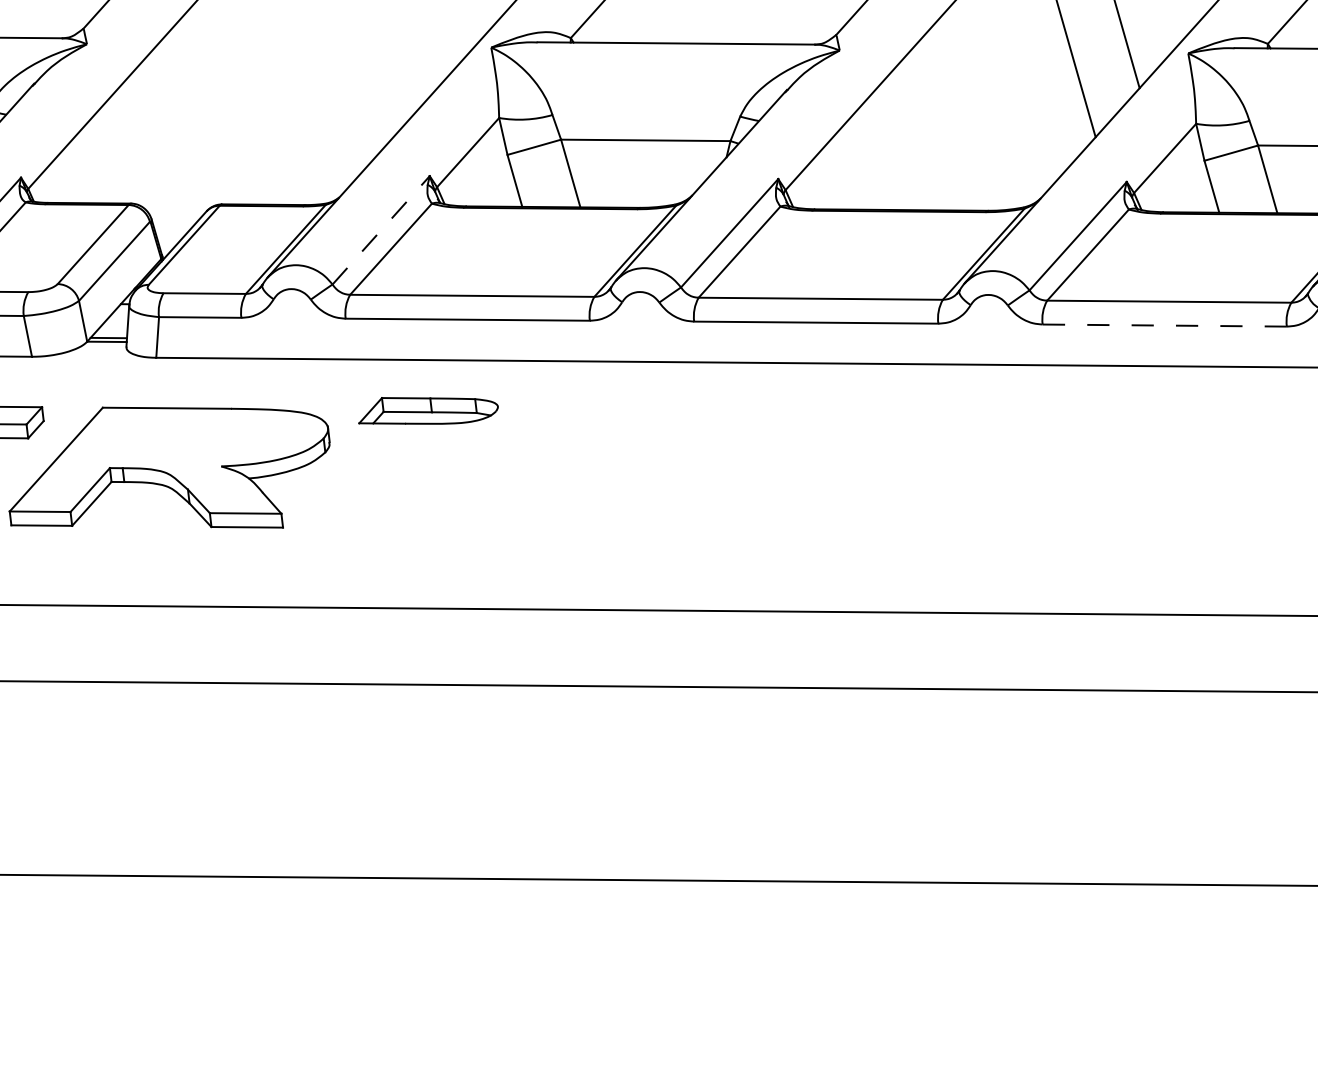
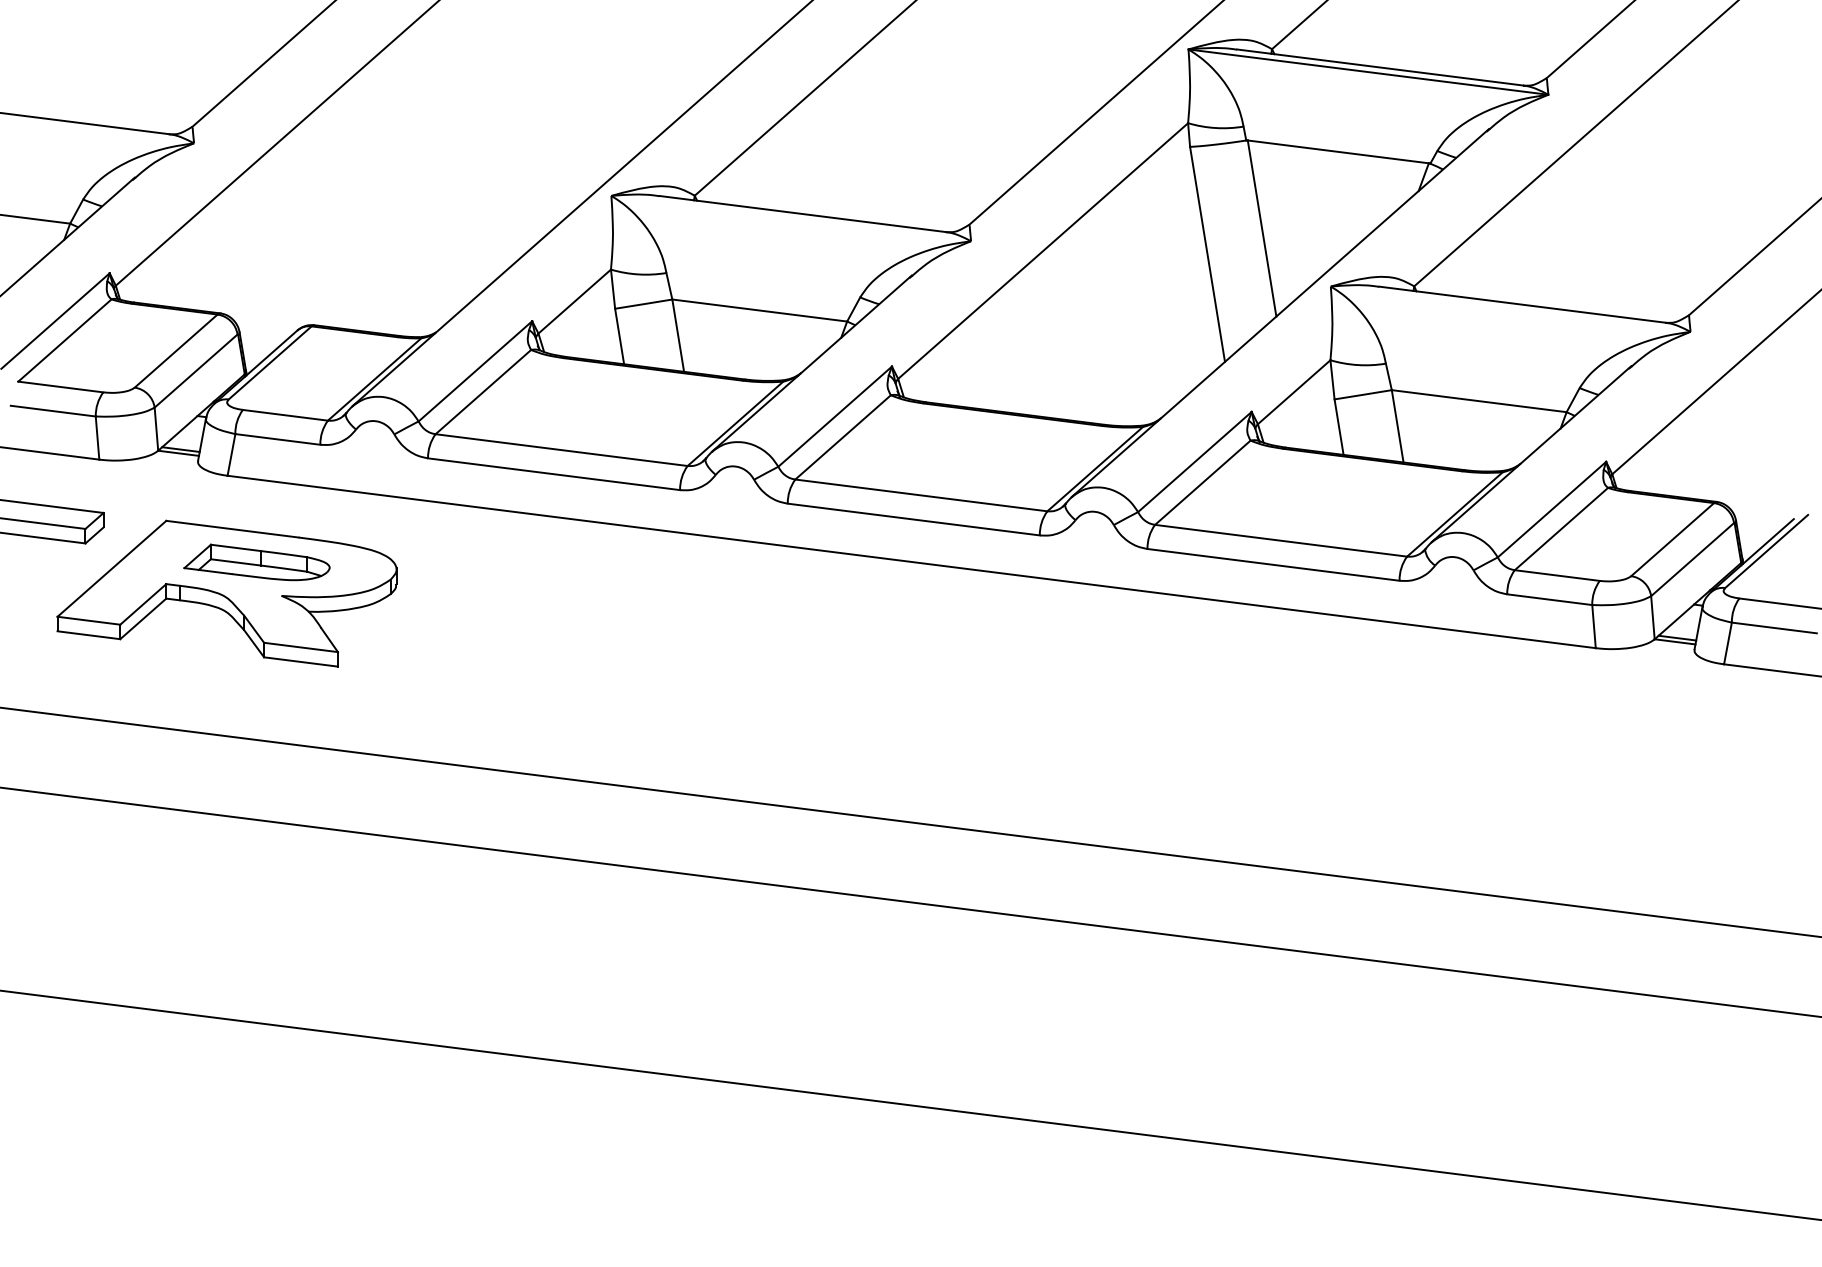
line: (381, 230) -> (475, 371), dashed -> solid
line: (1164, 325) -> (1273, 564), dashed -> solid
part: (427, 409) -> (256, 562), moved

